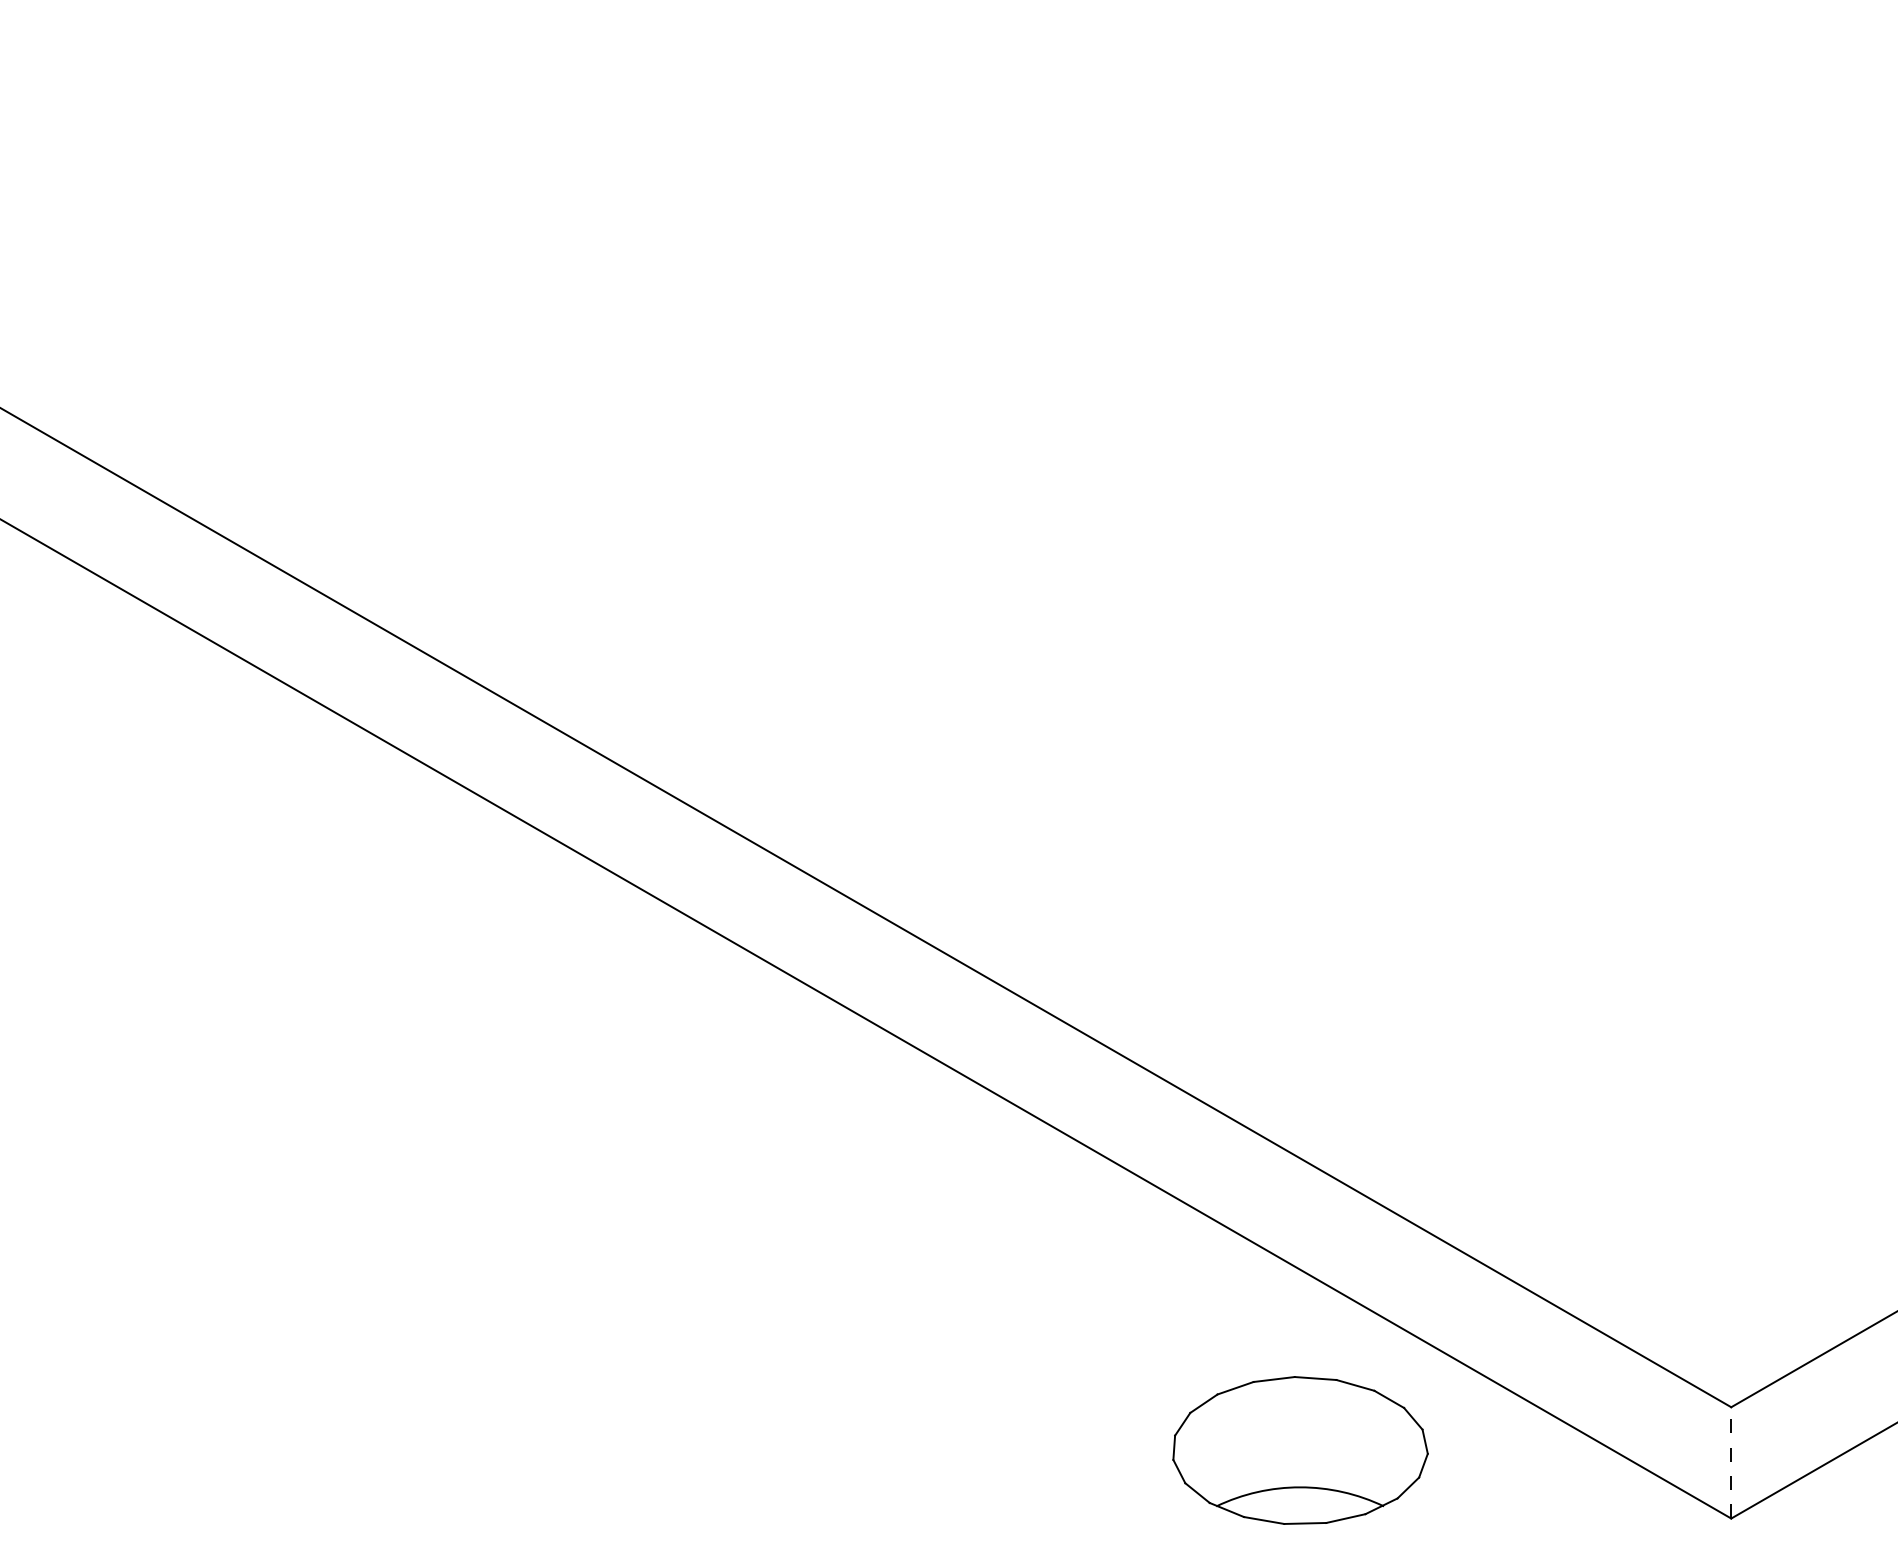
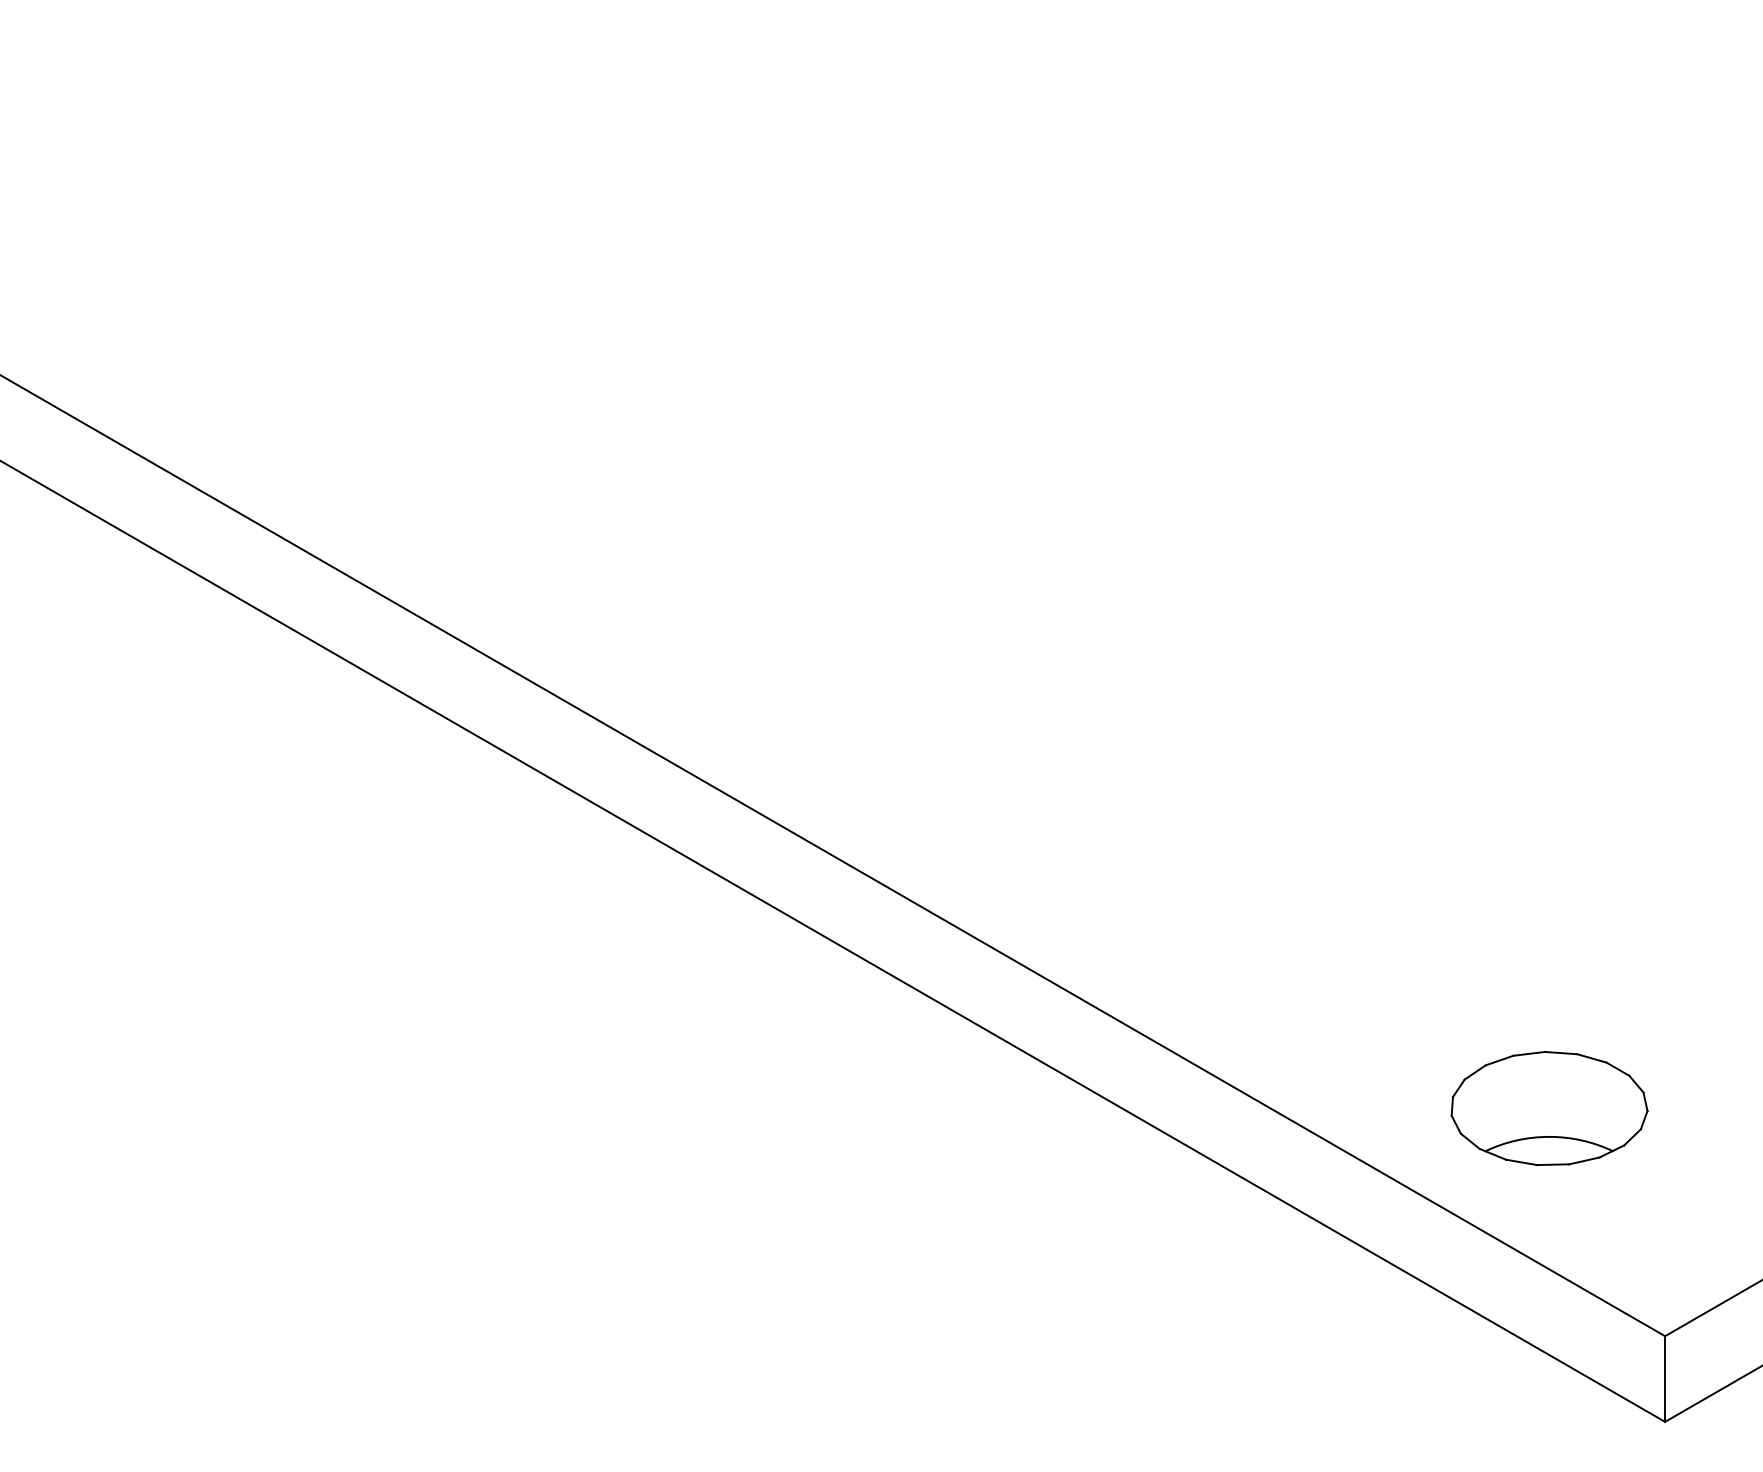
part: (1300, 1450) -> (1549, 1108), moved
line: (1731, 1463) -> (1665, 1379), dashed -> solid

